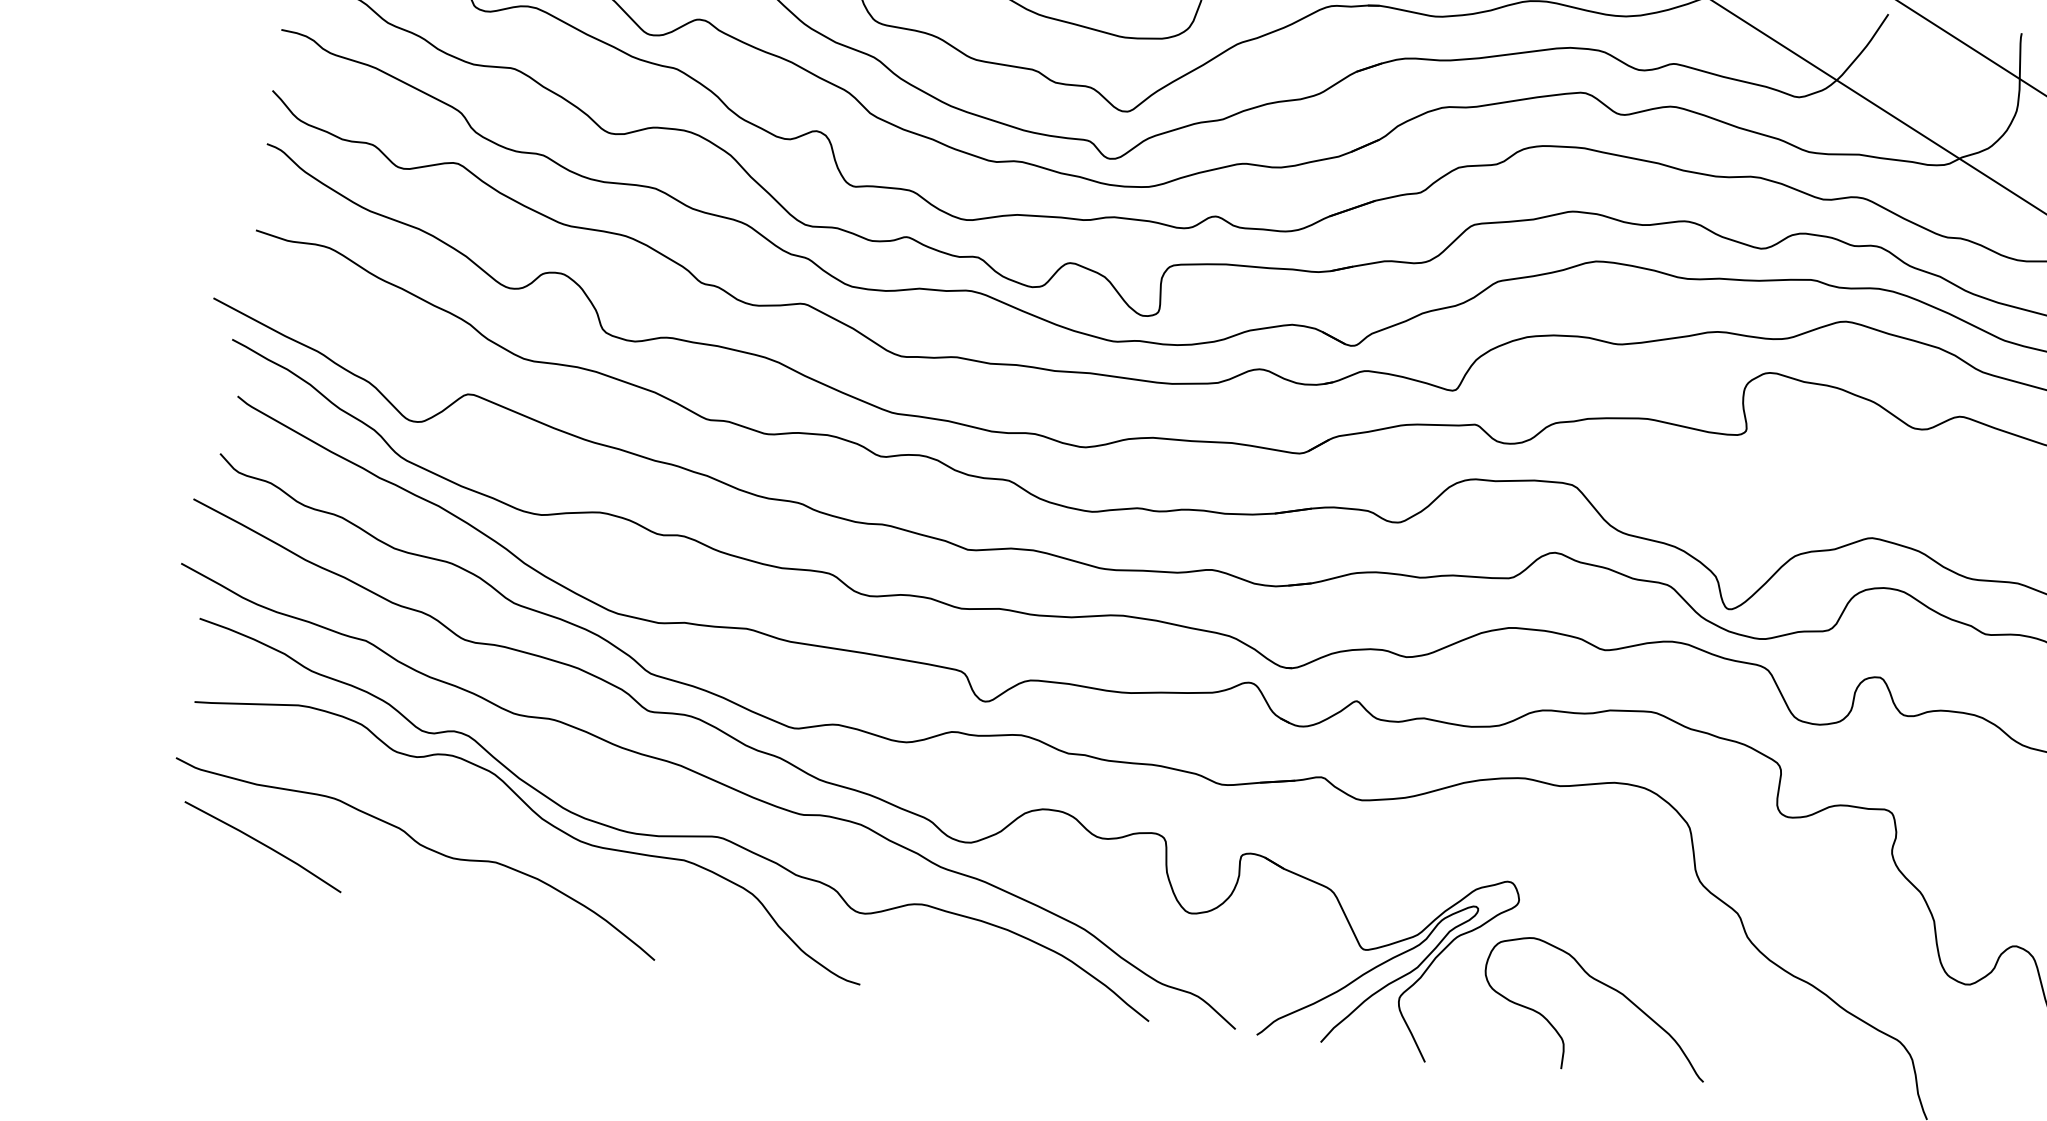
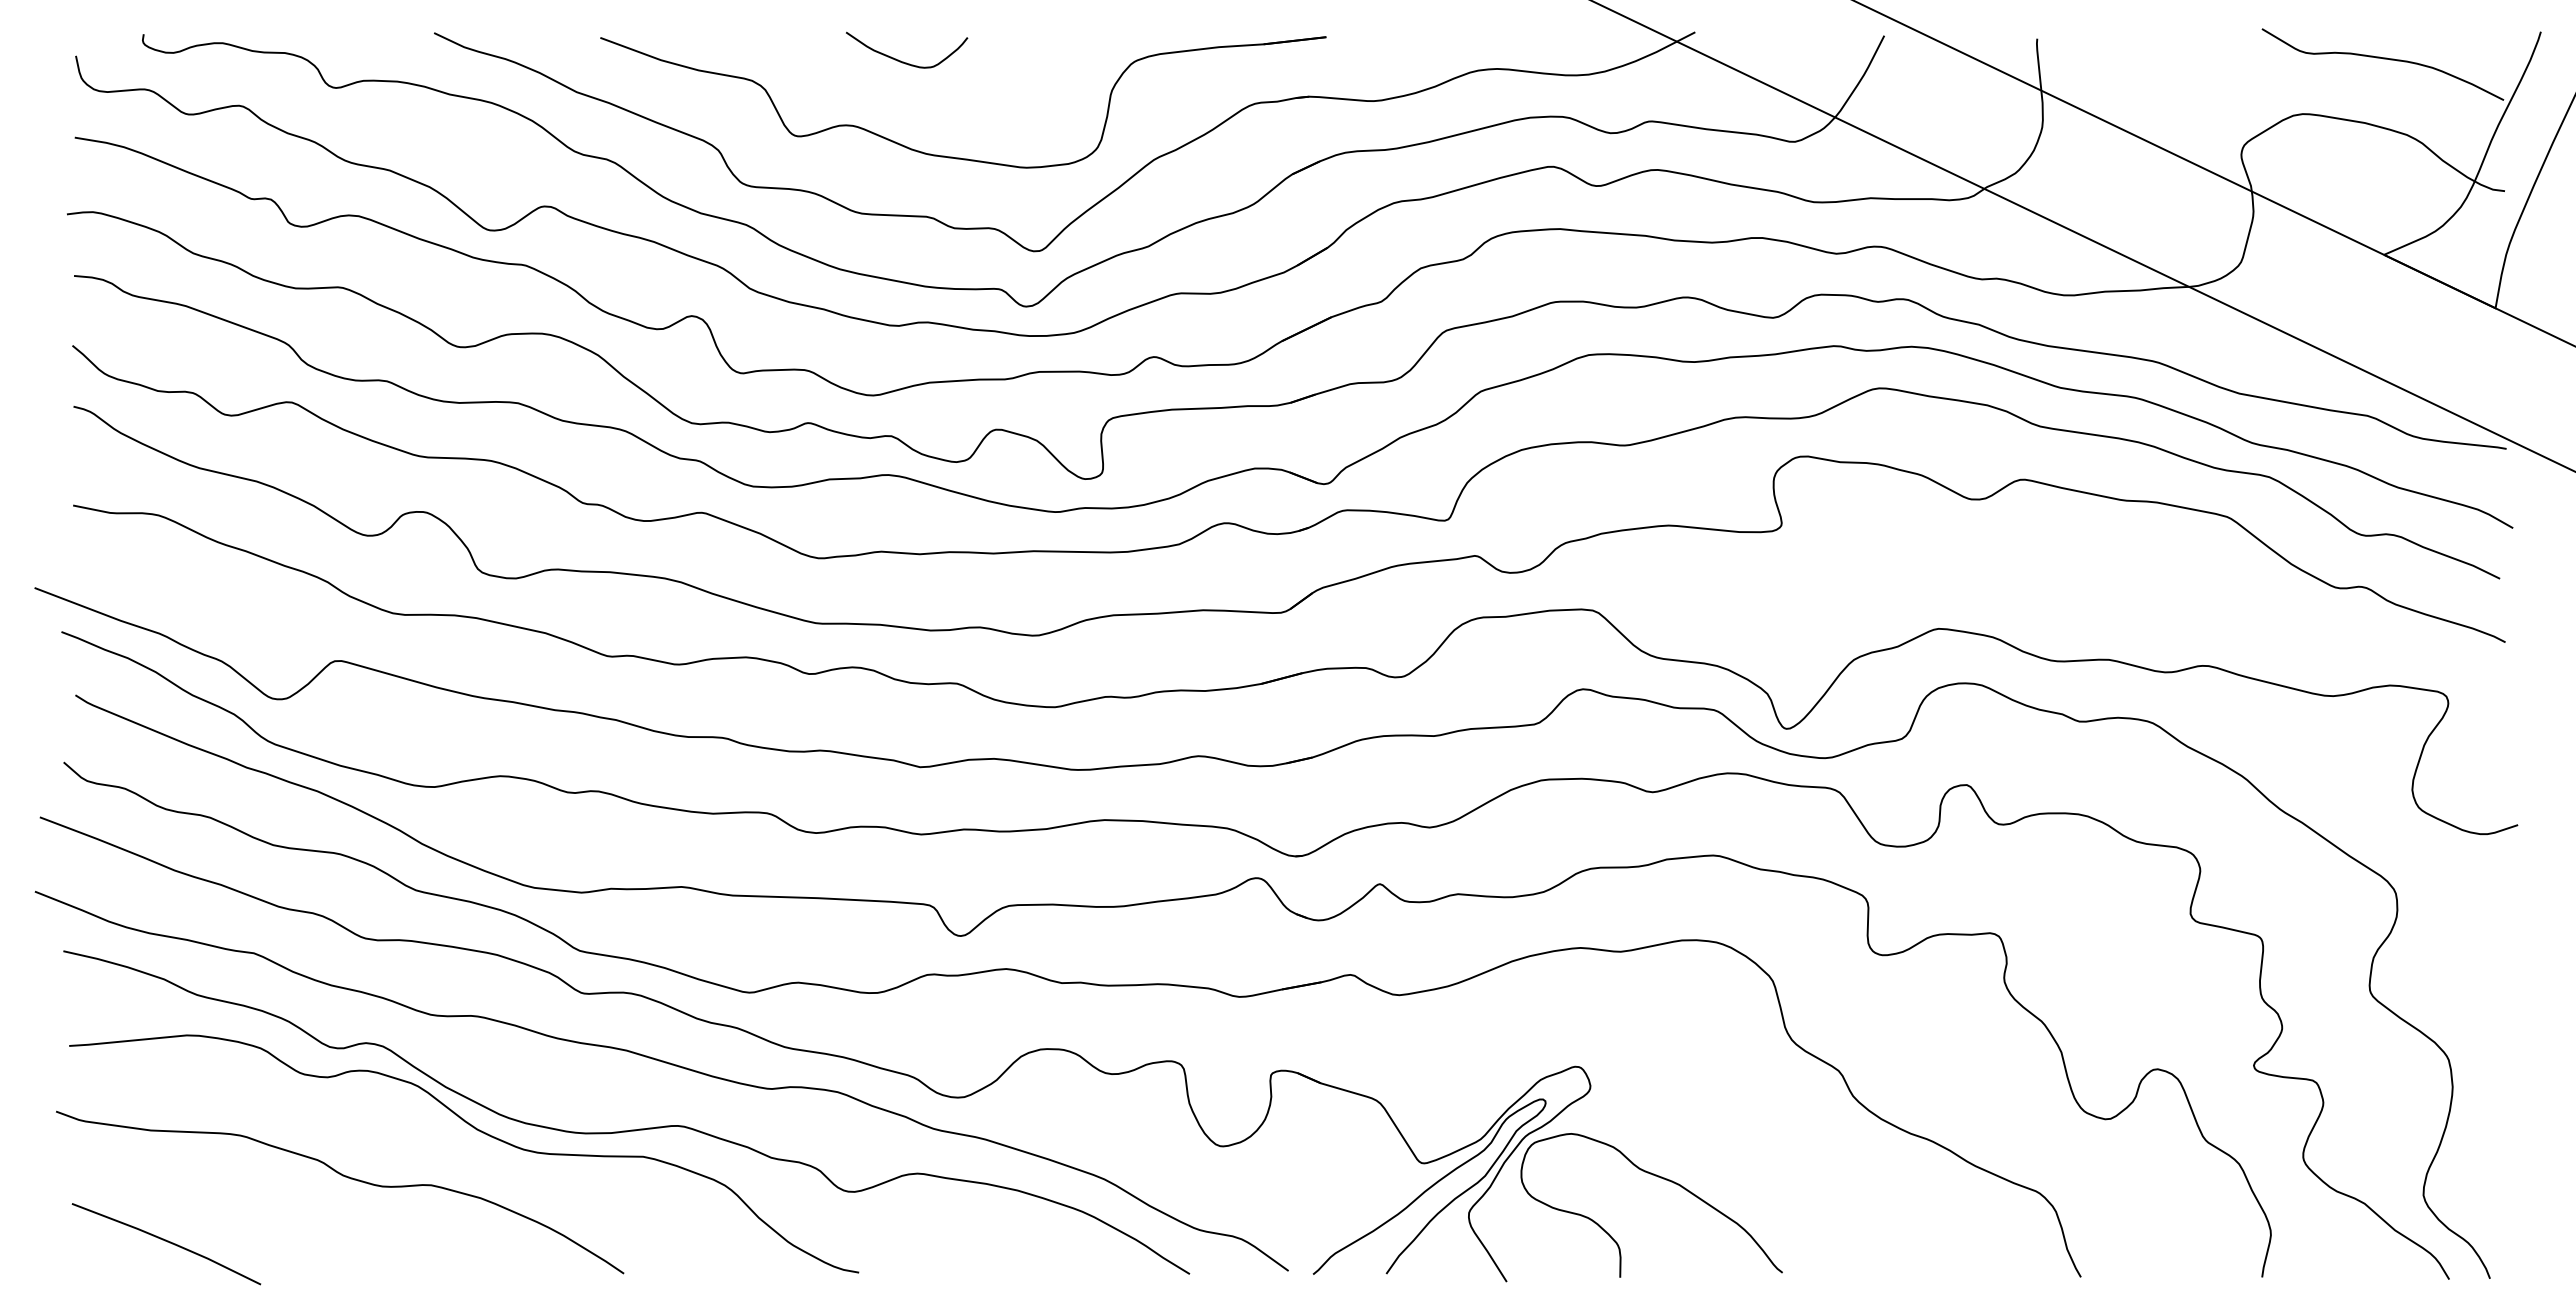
line: (264, 845) -> (167, 1242), moved
curve: (1606, 986) -> (1660, 1178), moved

